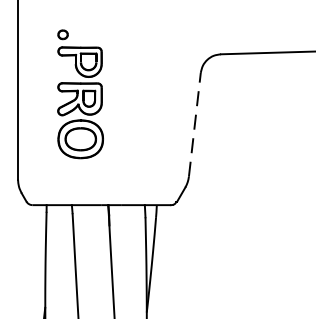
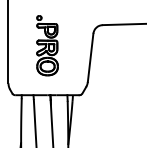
part: (80, 93) -> (47, 45), moved
line: (194, 123) -> (90, 57), dashed -> solid

